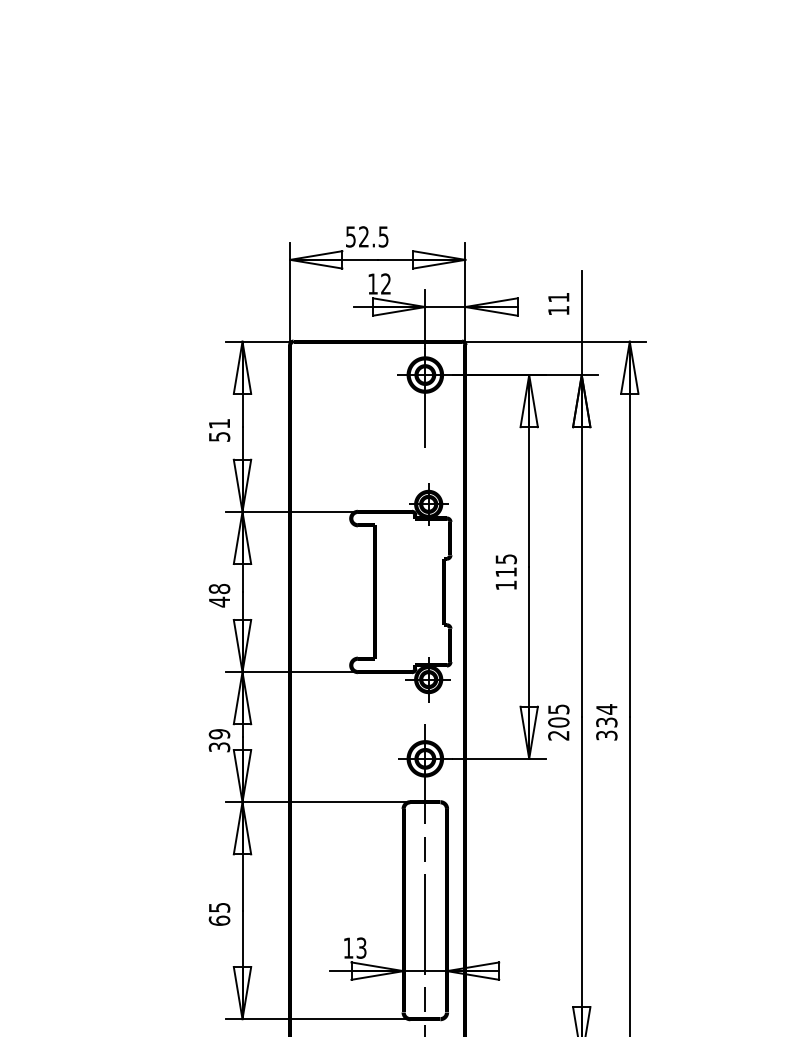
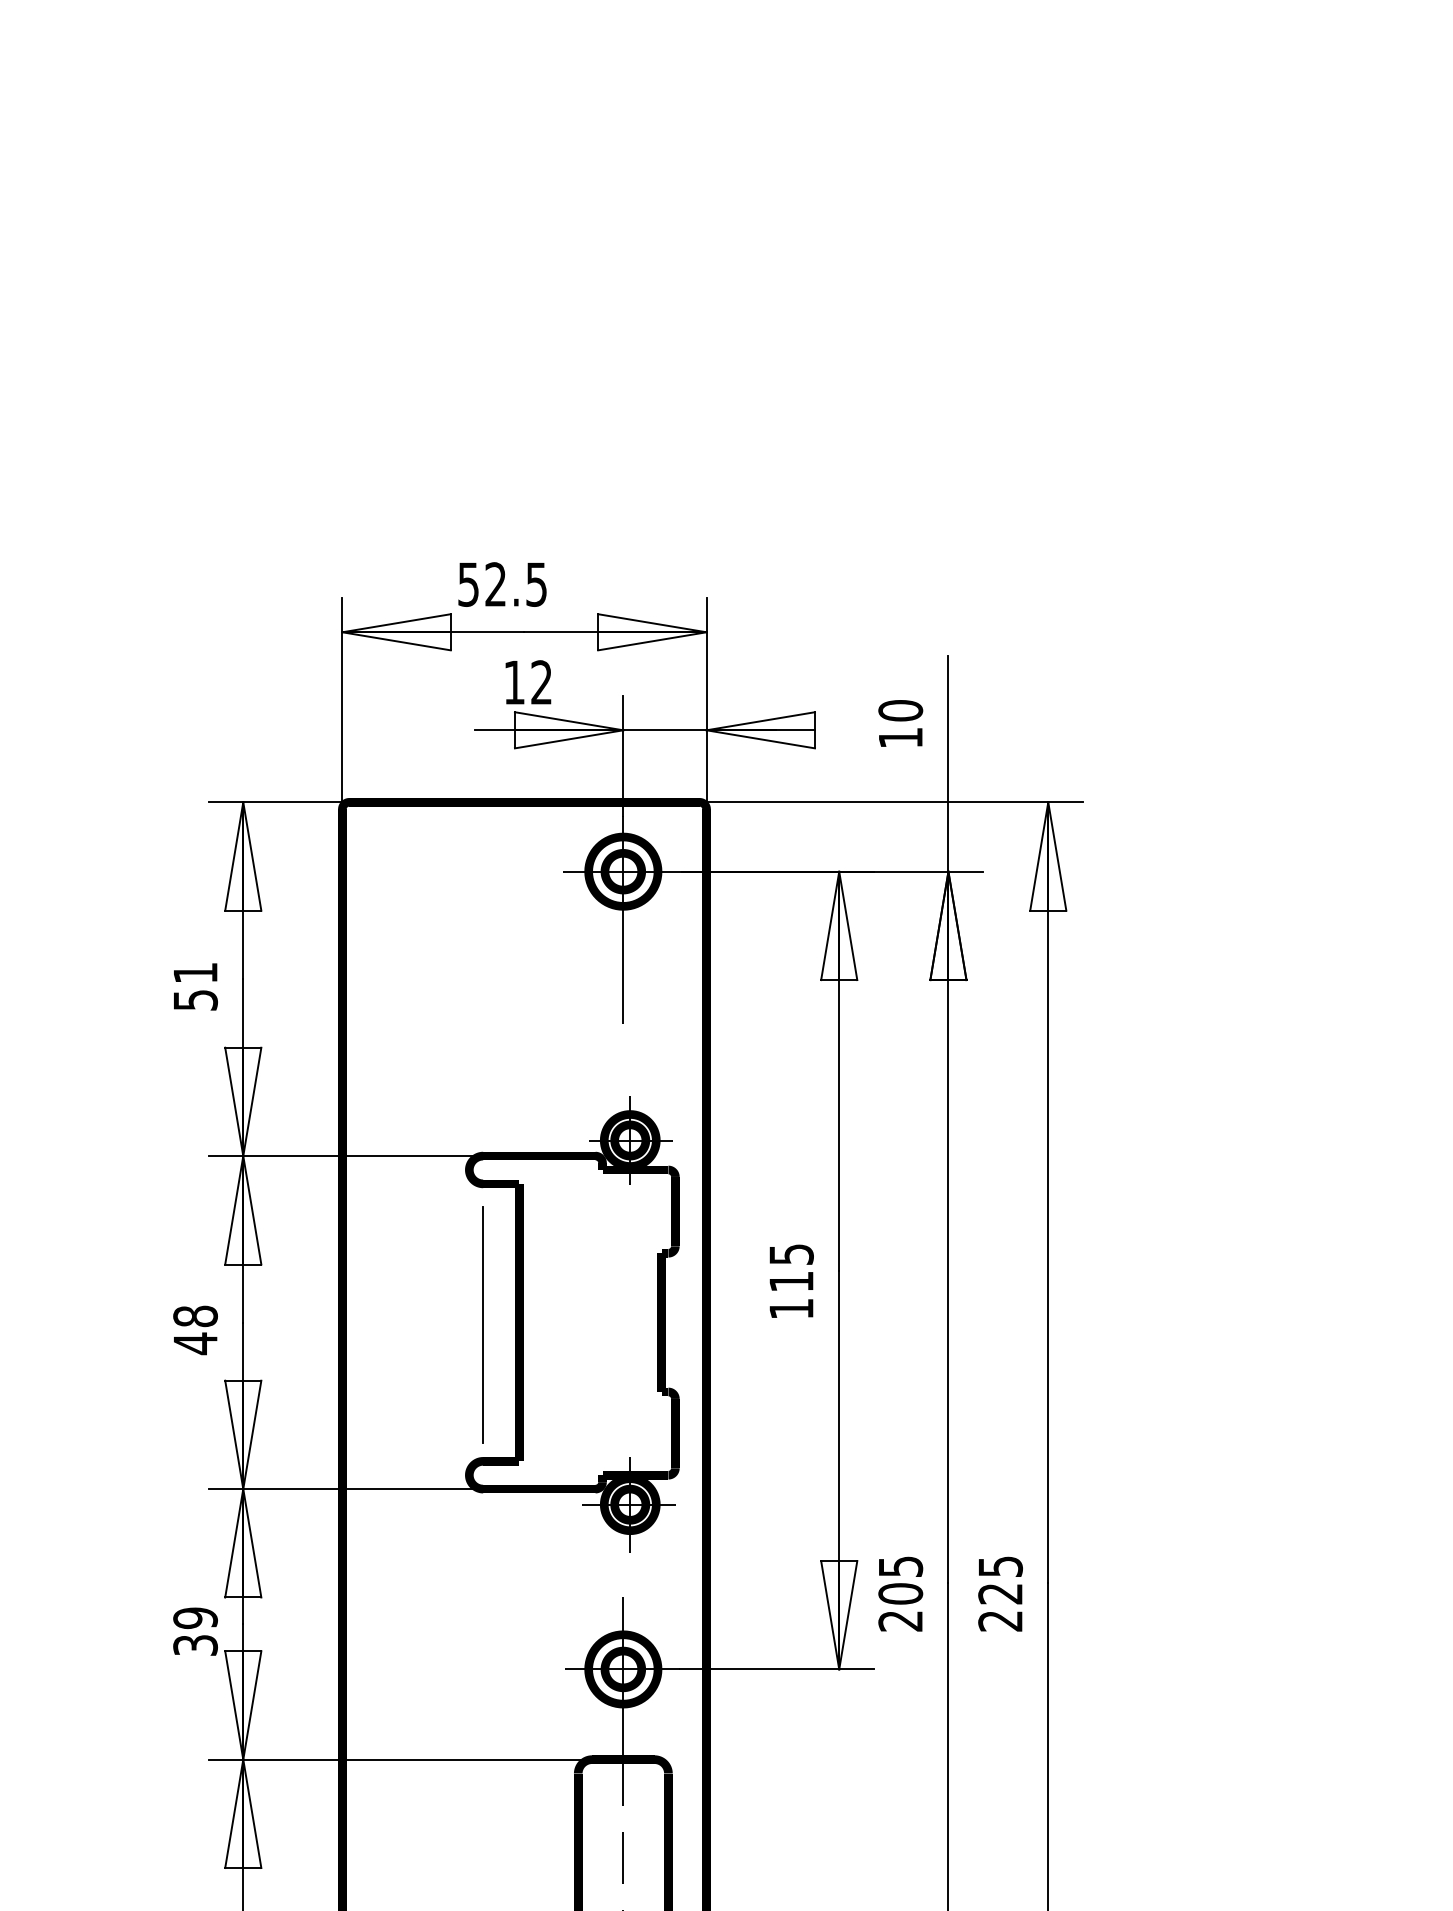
text: (558, 297) -> (900, 710), 11 -> 10
line: (358, 592) -> (484, 1323), added
text: (606, 722) -> (999, 1593), 334 -> 225

